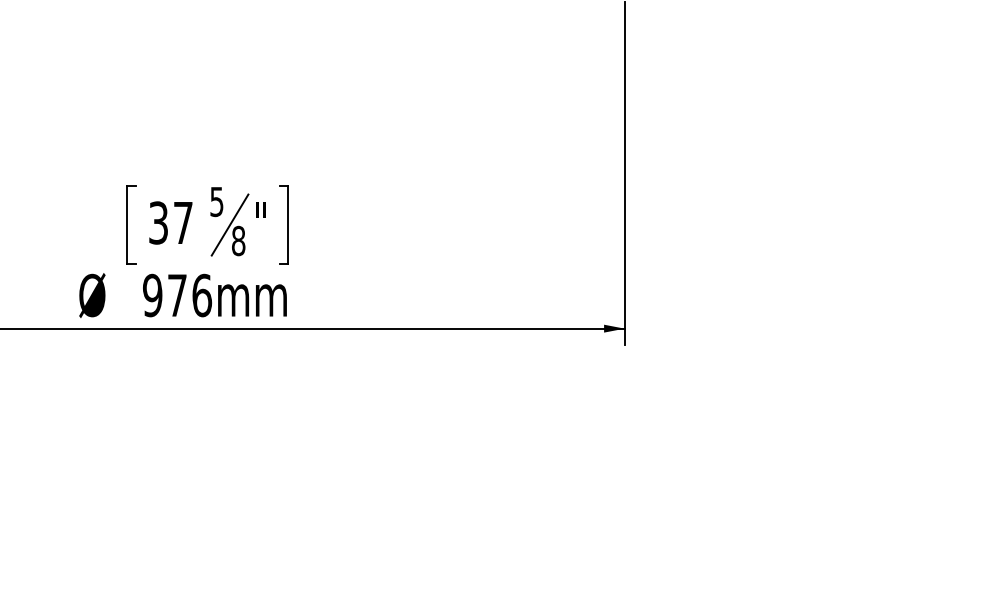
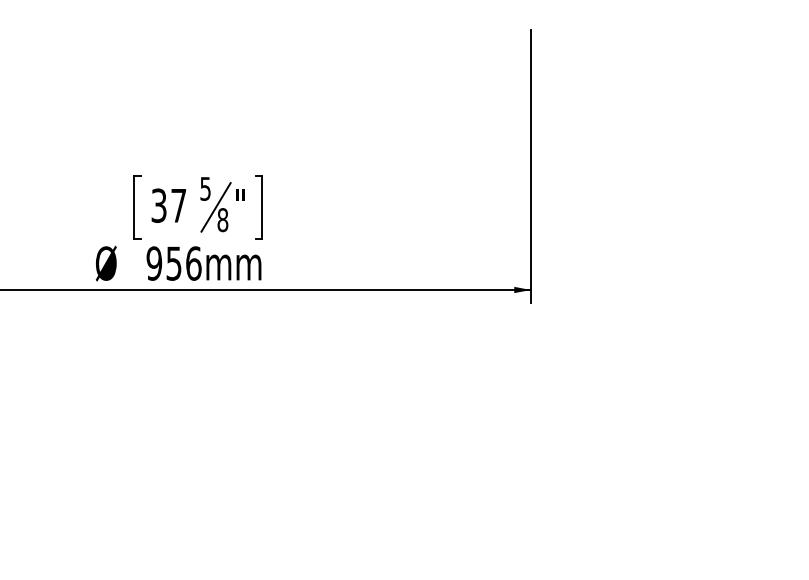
text: (176, 295) -> (173, 263), 976mm -> 956mm

